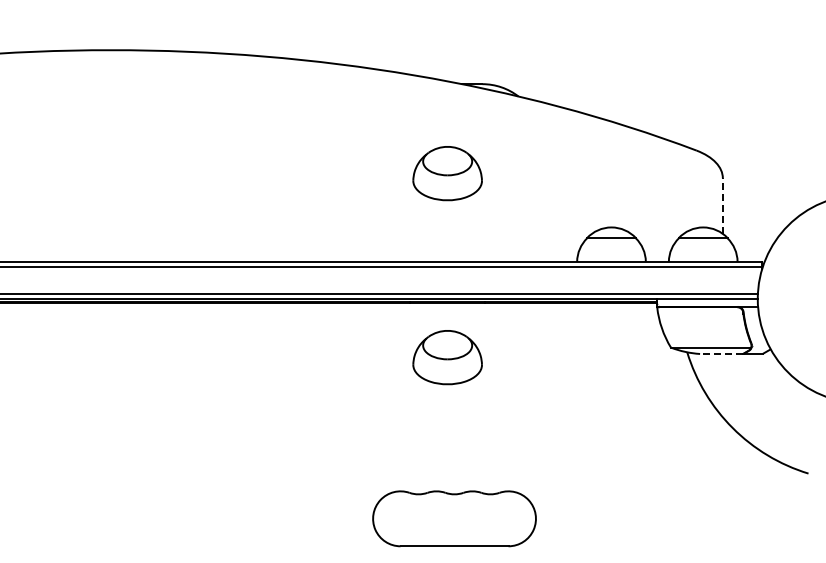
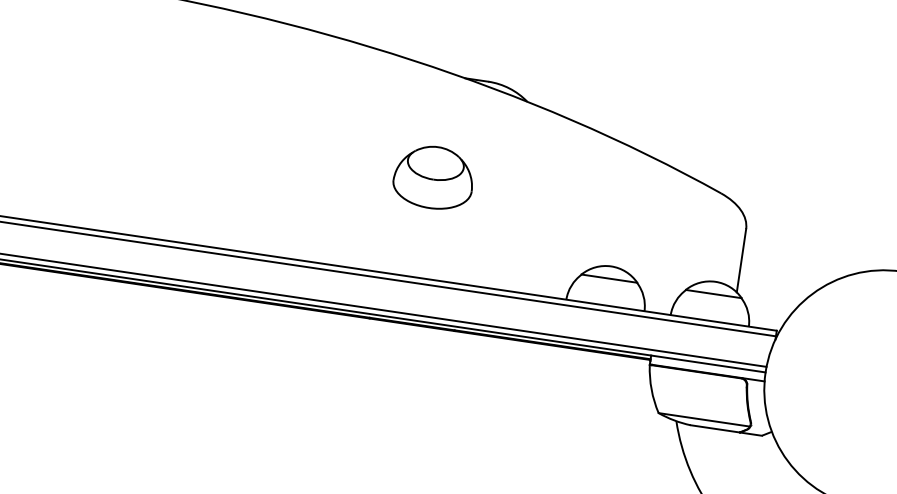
line: (722, 206) -> (741, 261), dashed -> solid
line: (721, 353) -> (715, 428), dashed -> solid
part: (447, 357) -> (402, 386), removed

